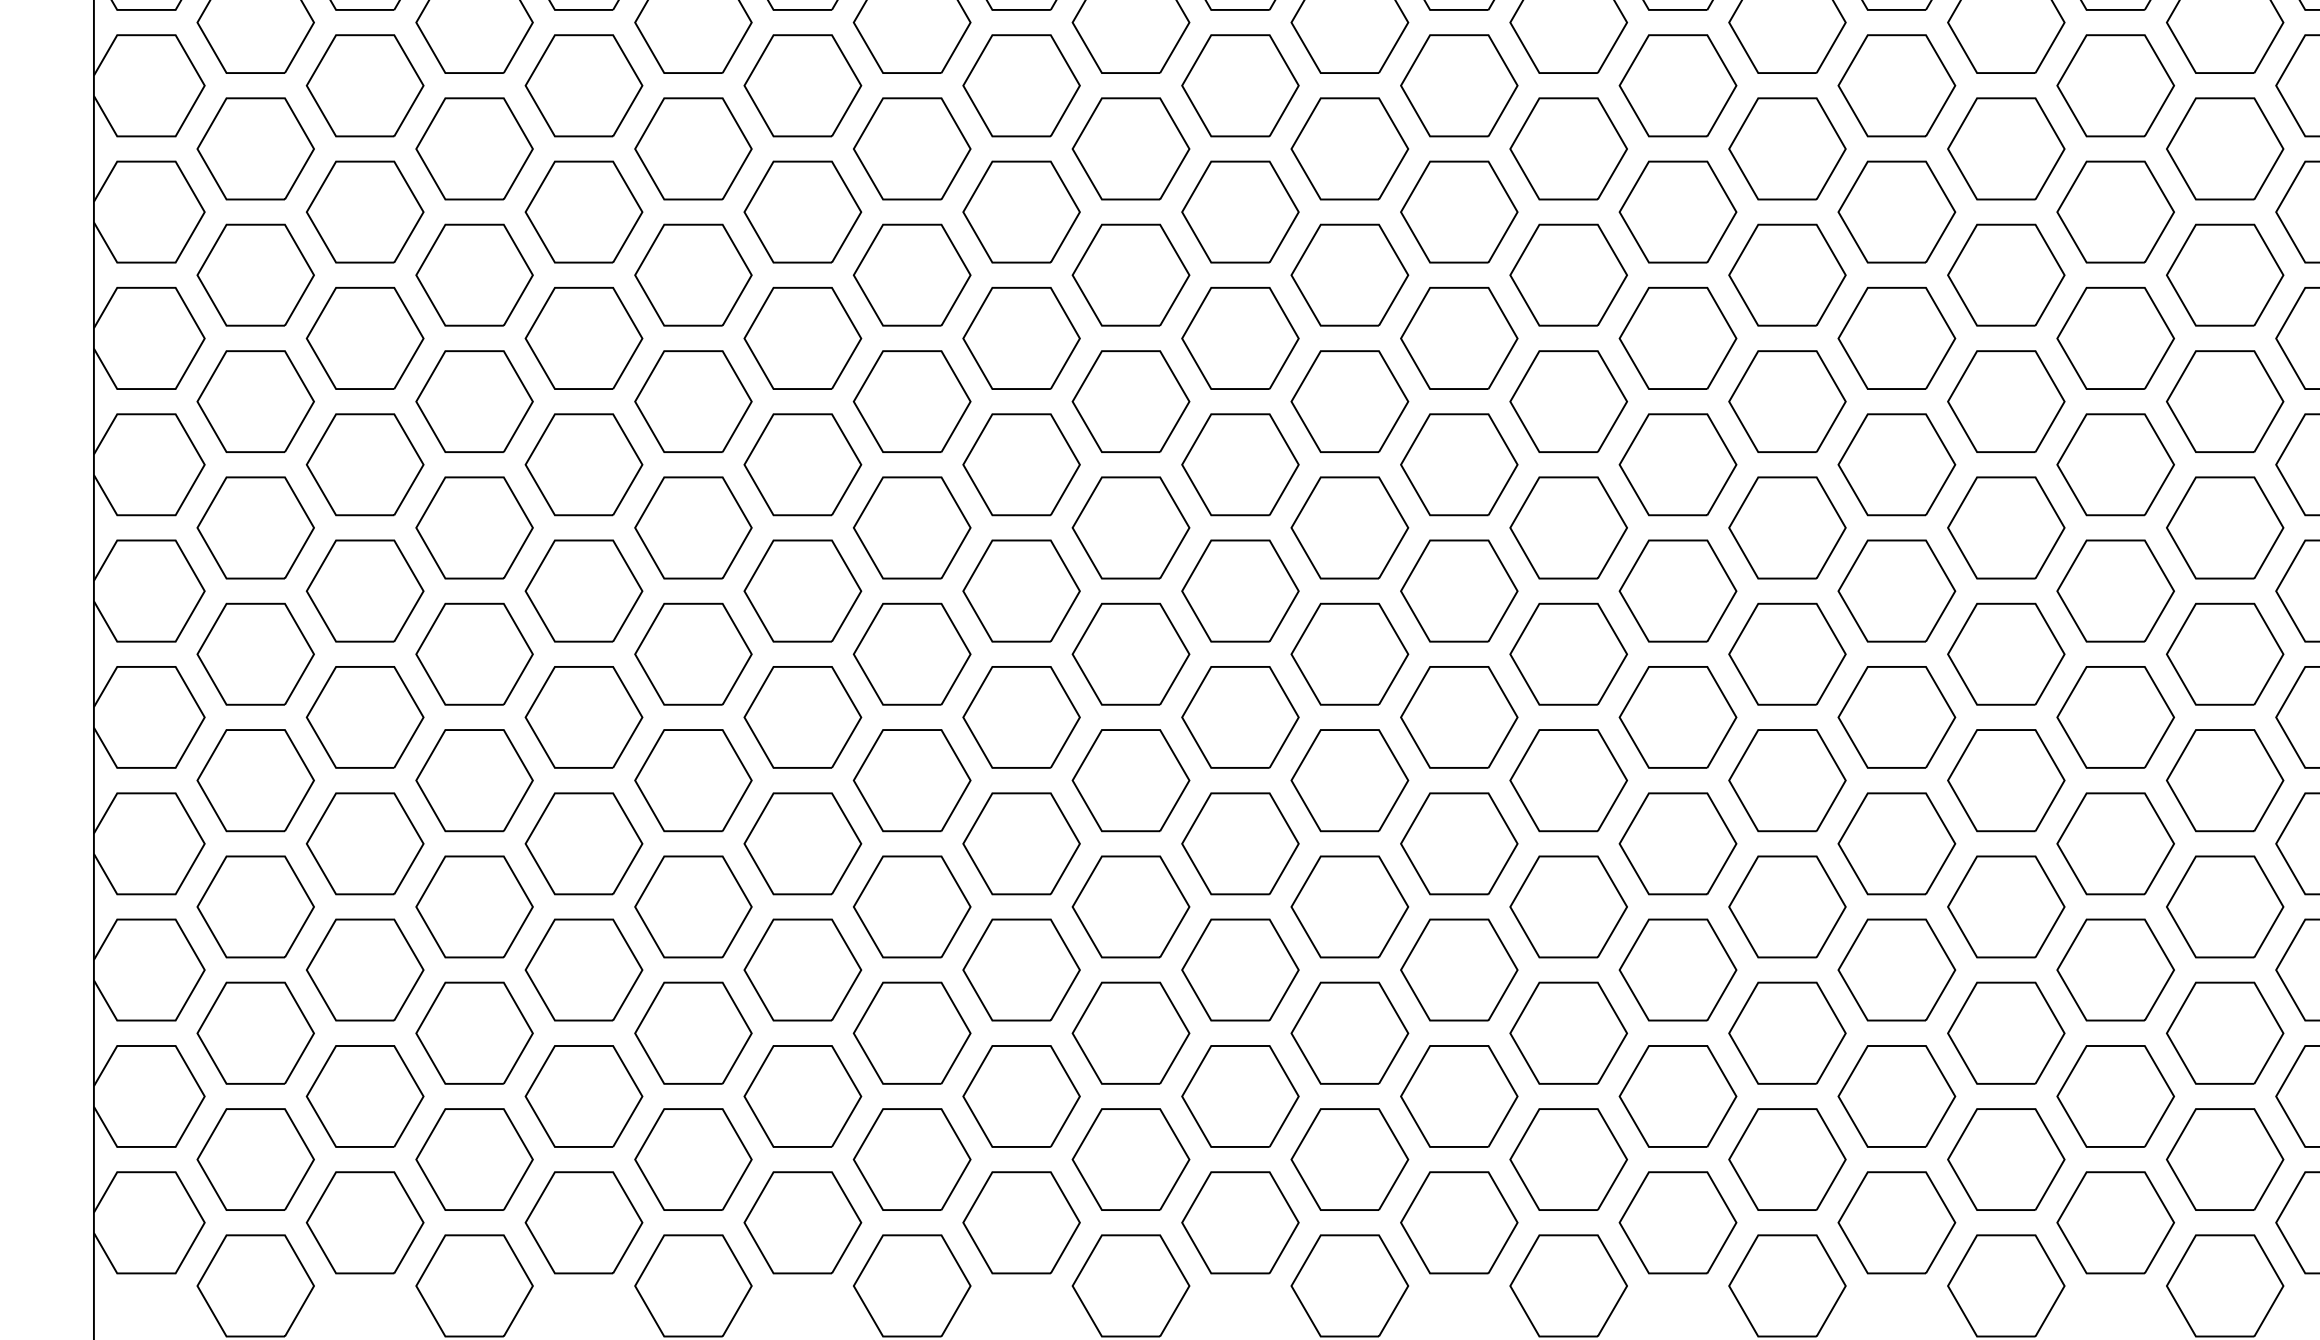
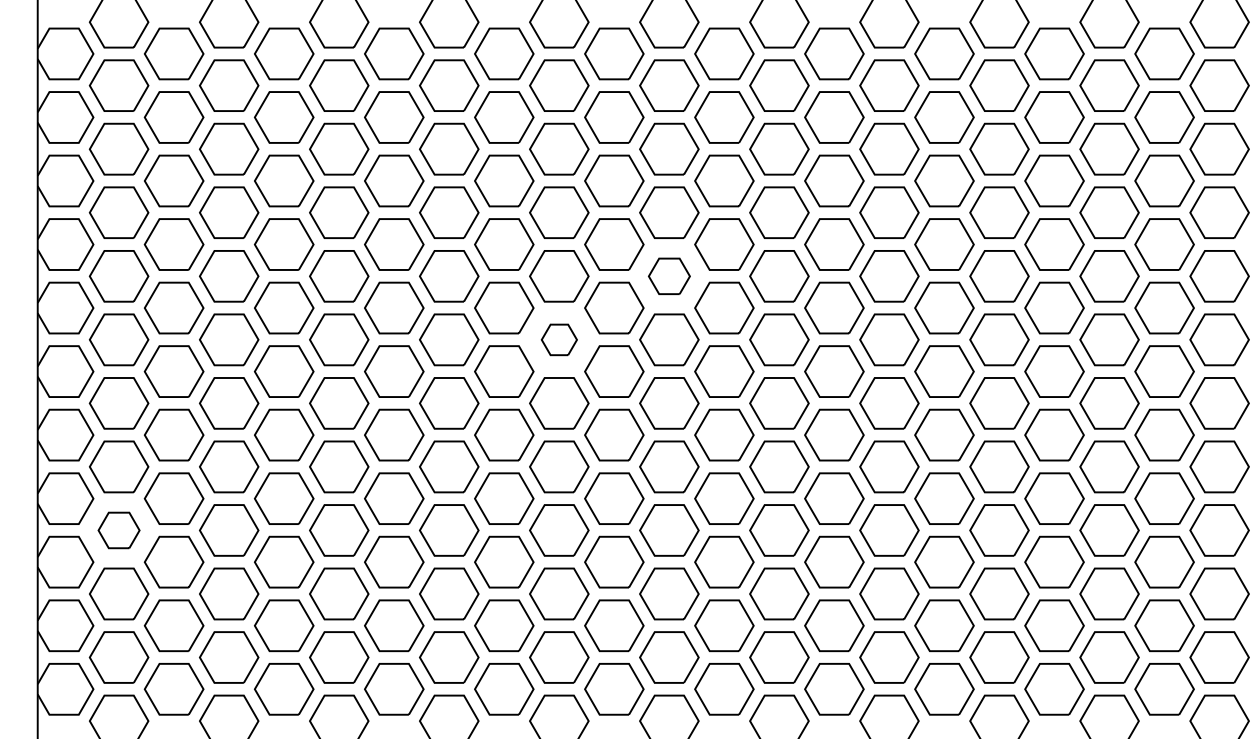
part: (1350, 401) -> (669, 276), size x0.7
part: (1131, 527) -> (559, 339), size x0.6
part: (254, 907) -> (118, 530), size x0.7

